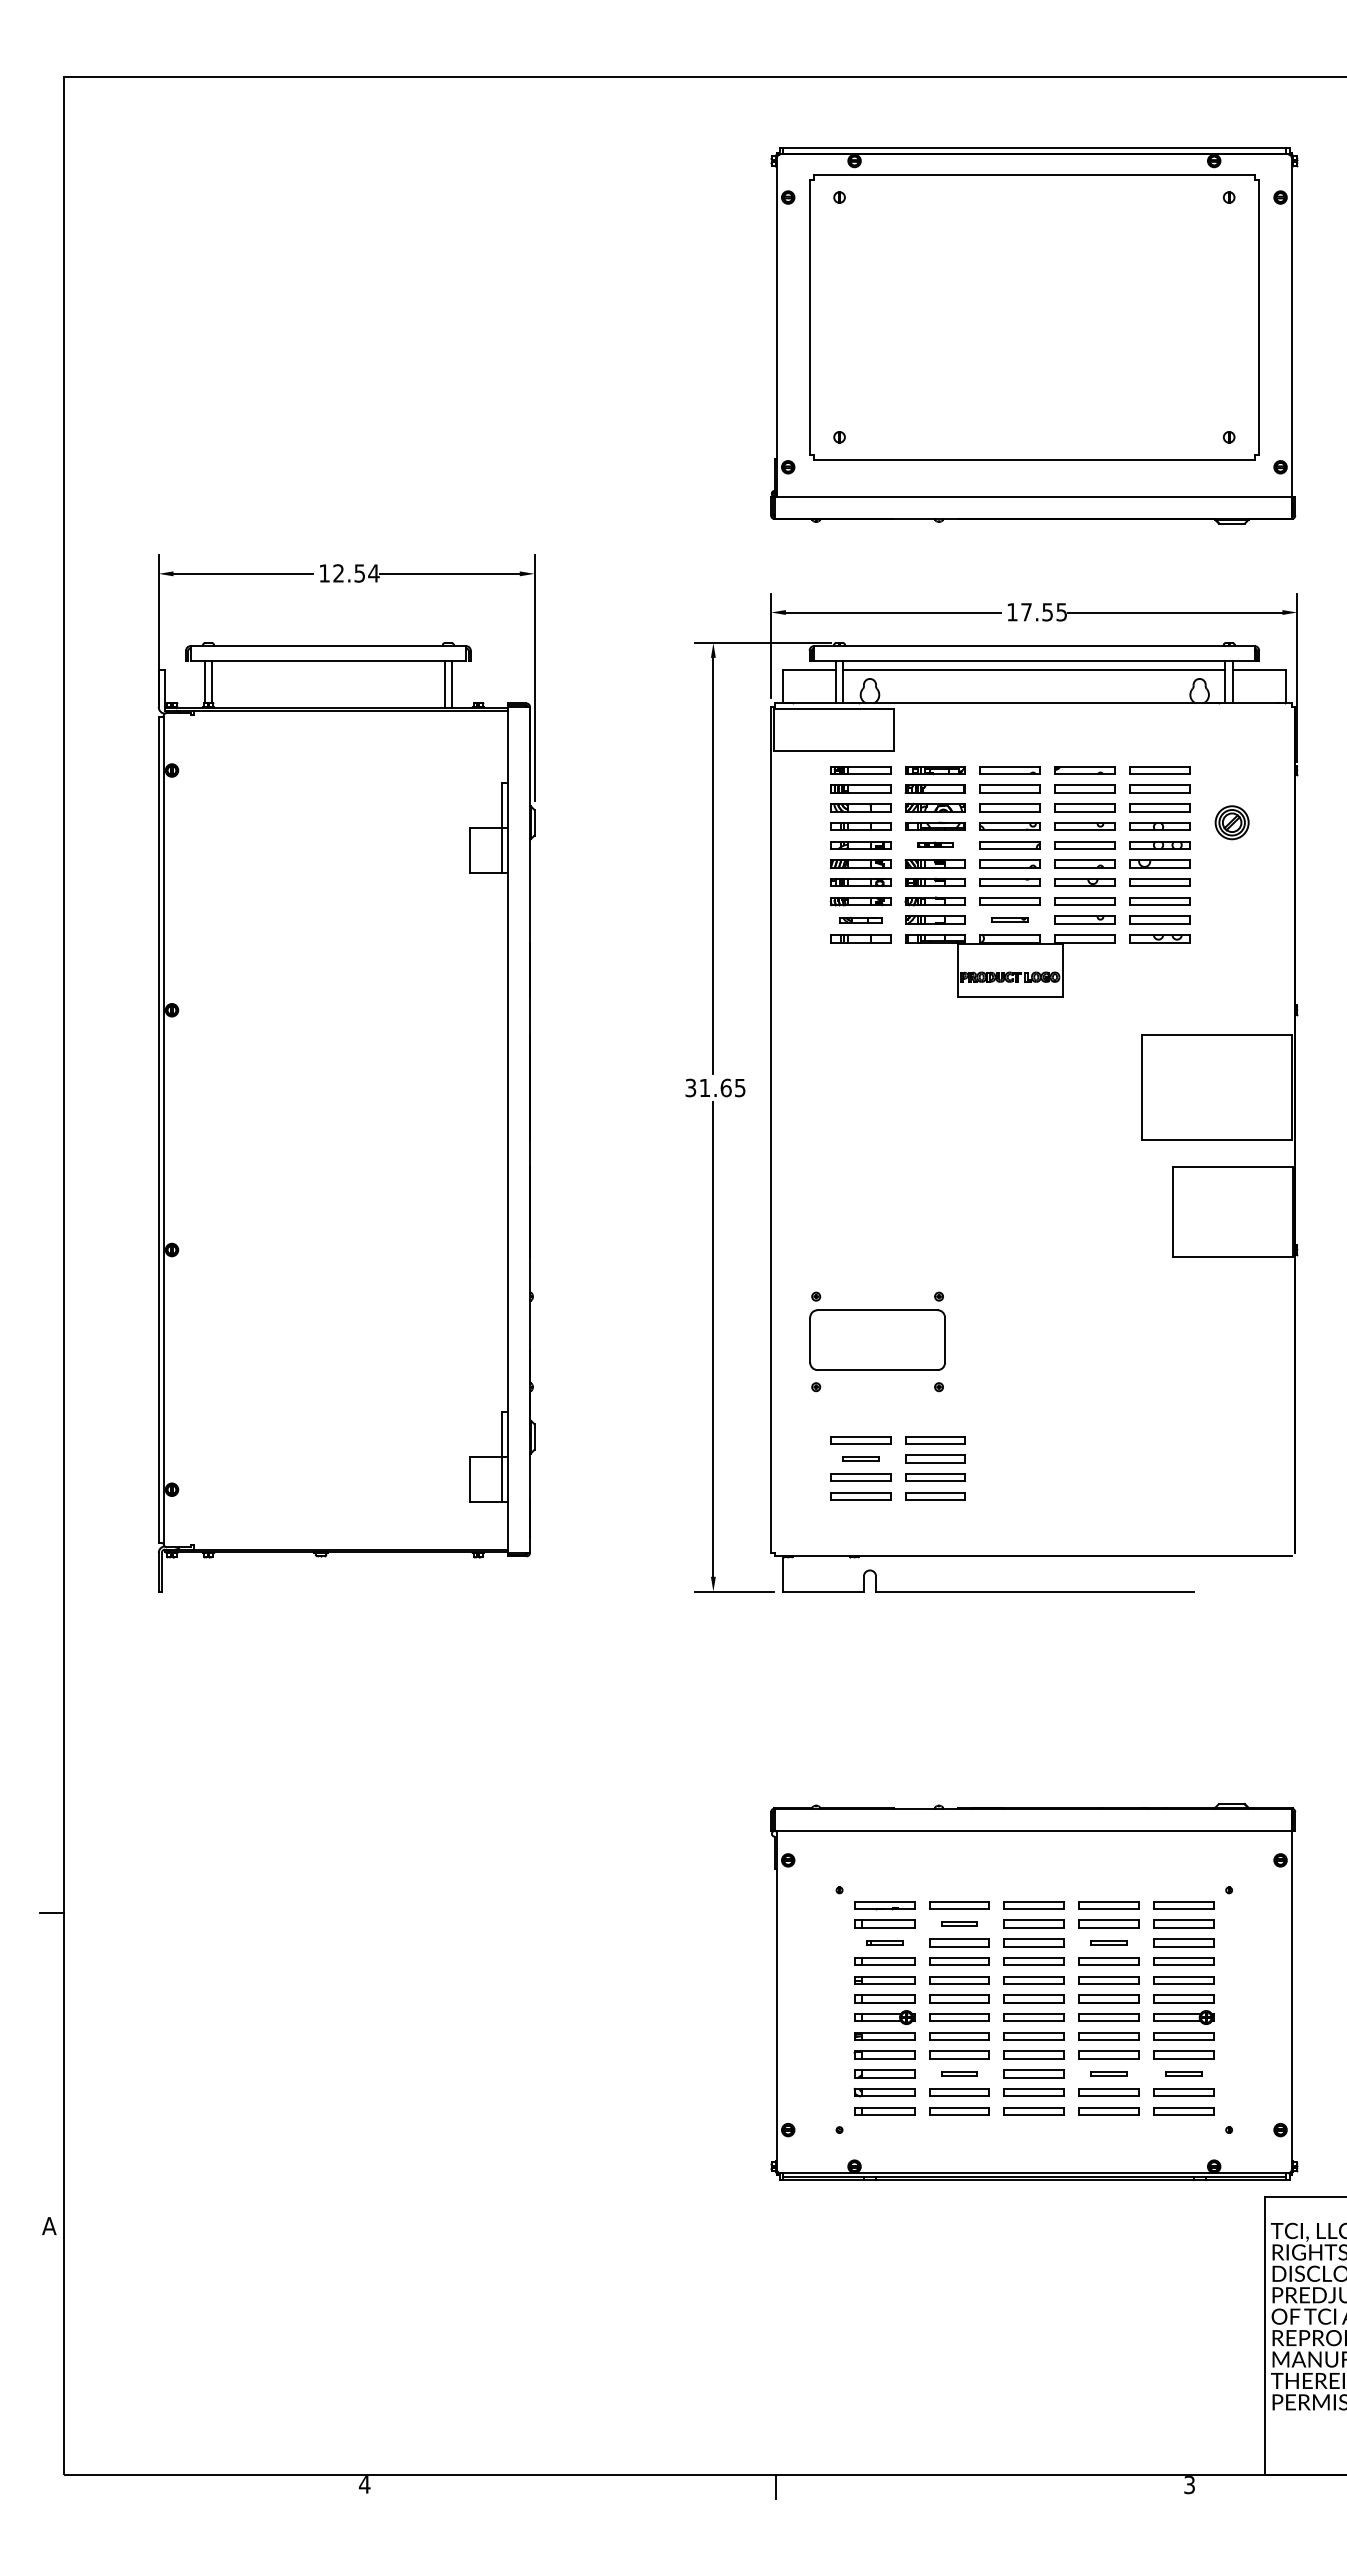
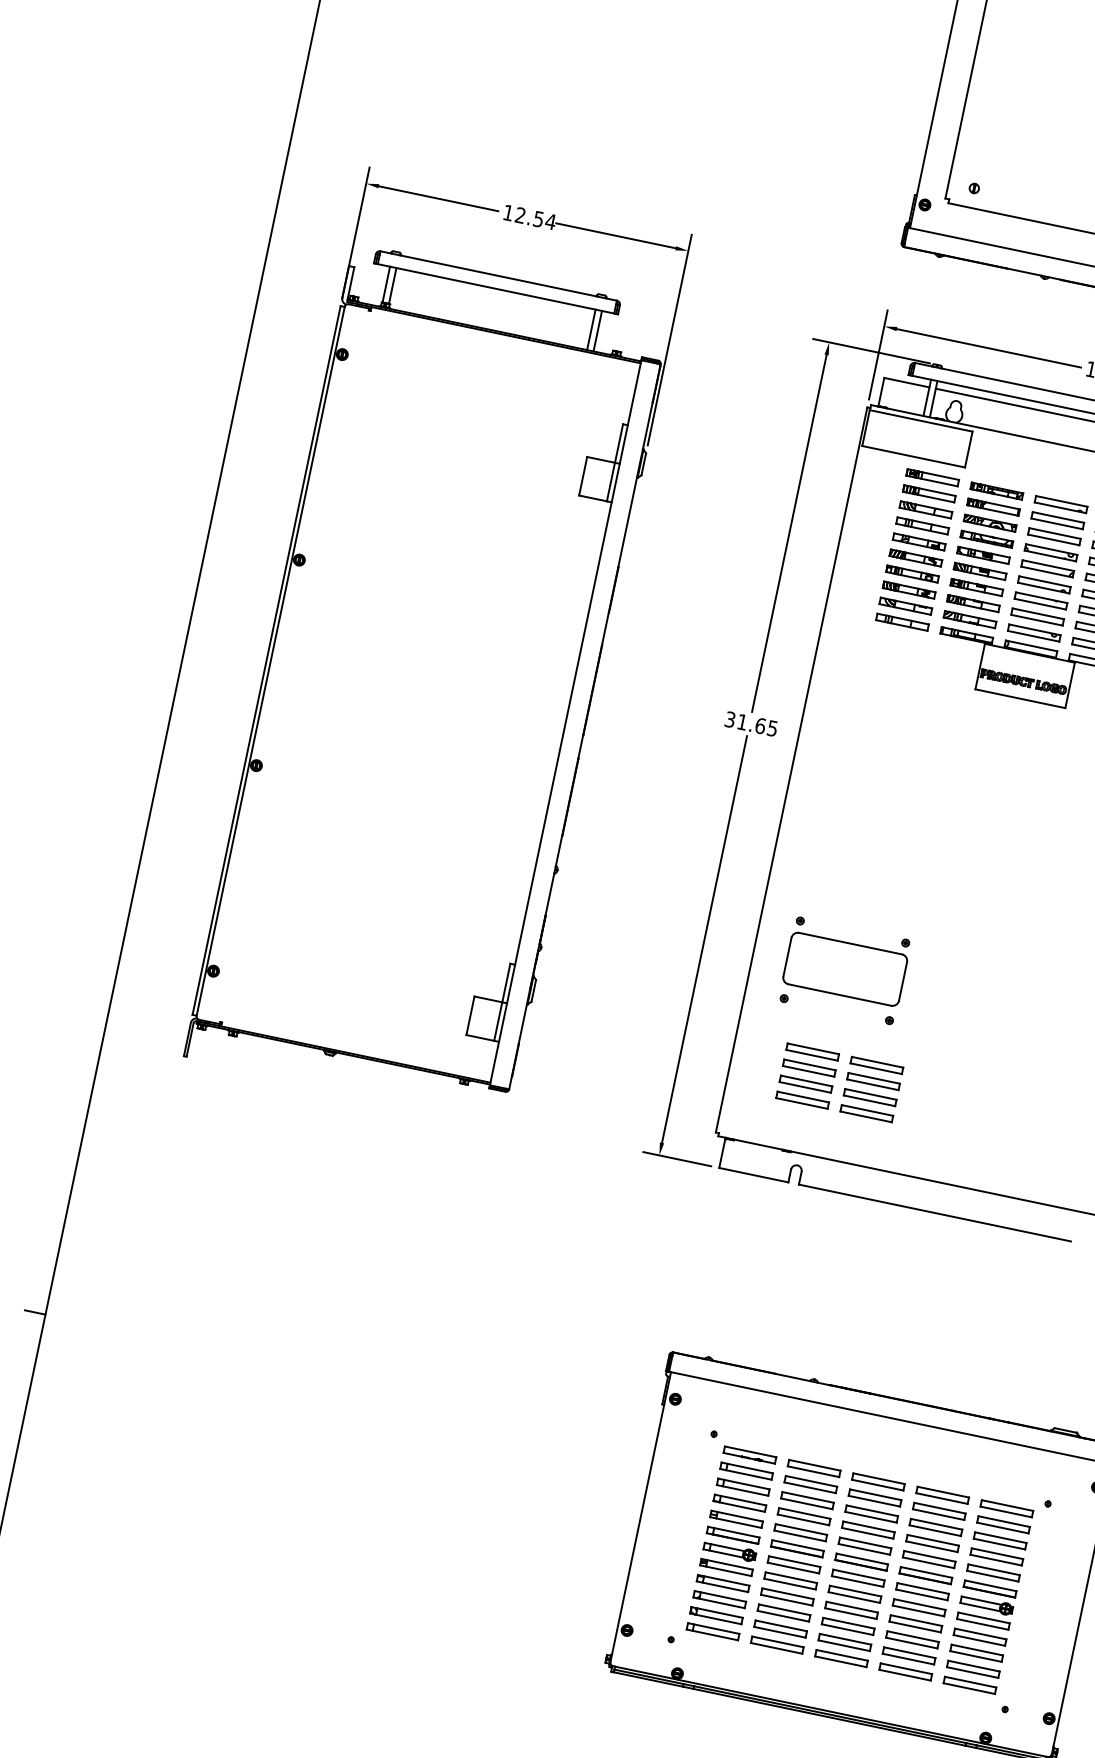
part: (935, 844) -> (983, 554), size x1.67
part: (860, 919) -> (905, 605), size x1.43
part: (1009, 919) -> (1033, 632), size x1.67
part: (860, 1458) -> (809, 1067), size x1.67
part: (959, 1923) -> (810, 1484), size x1.67
part: (884, 1942) -> (743, 1486), size x1.67
part: (1108, 1942) -> (935, 1527), size x1.67
part: (959, 2073) -> (784, 1612), size x1.67
part: (1108, 2073) -> (911, 1639), size x1.67
part: (1183, 2073) -> (976, 1652), size x1.67

